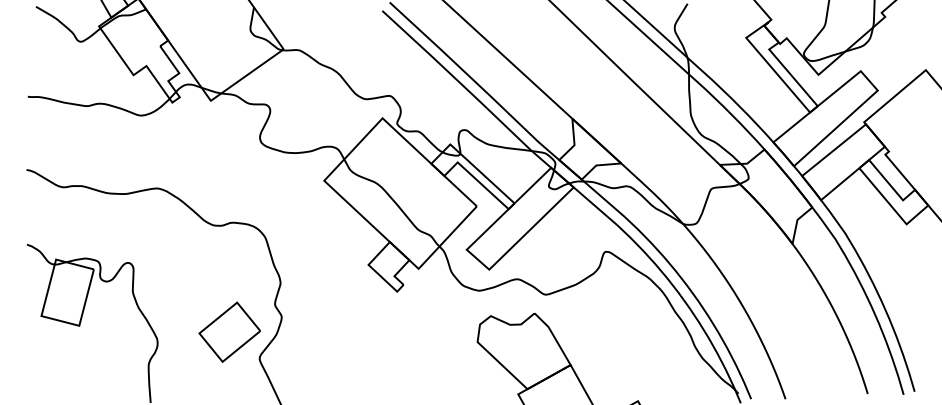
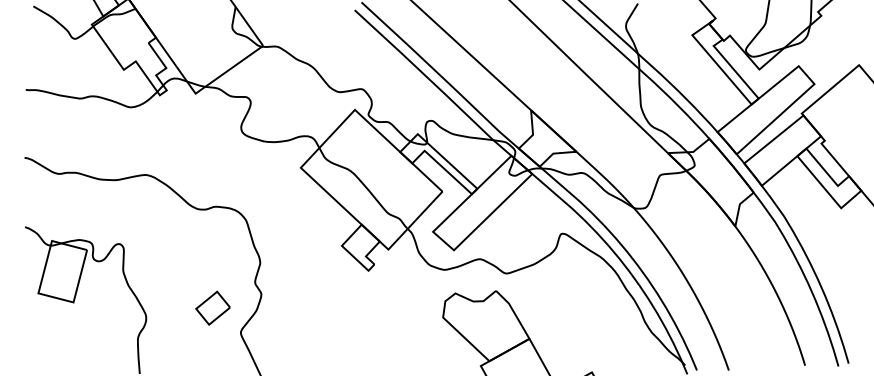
part: (229, 331) -> (212, 307), size x0.6

